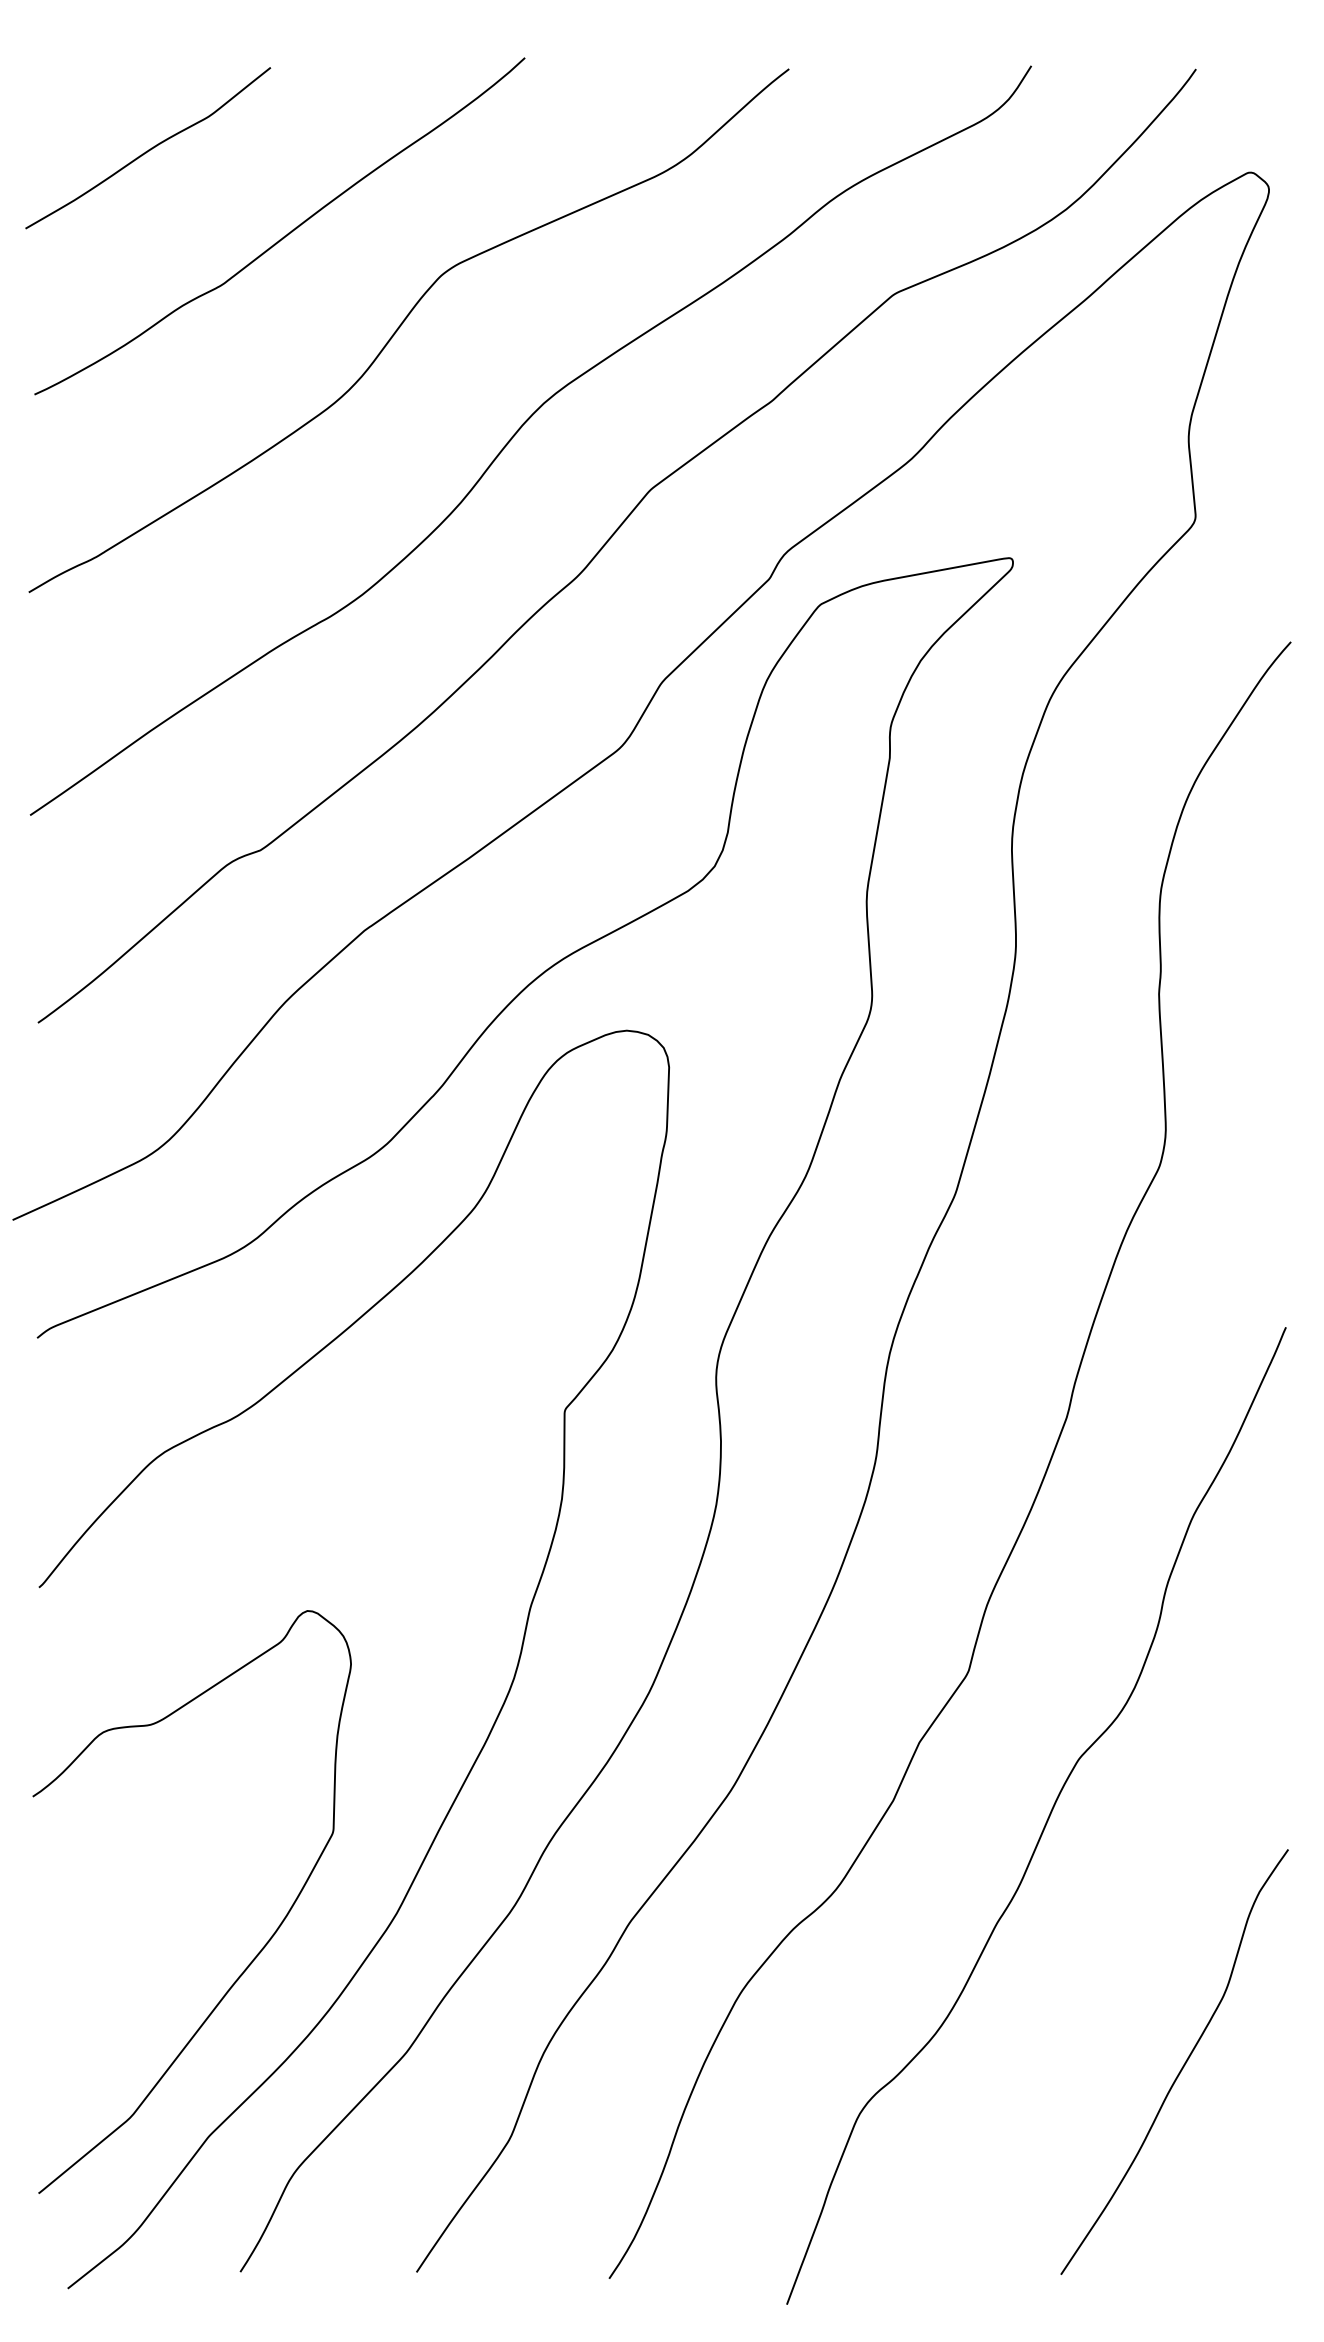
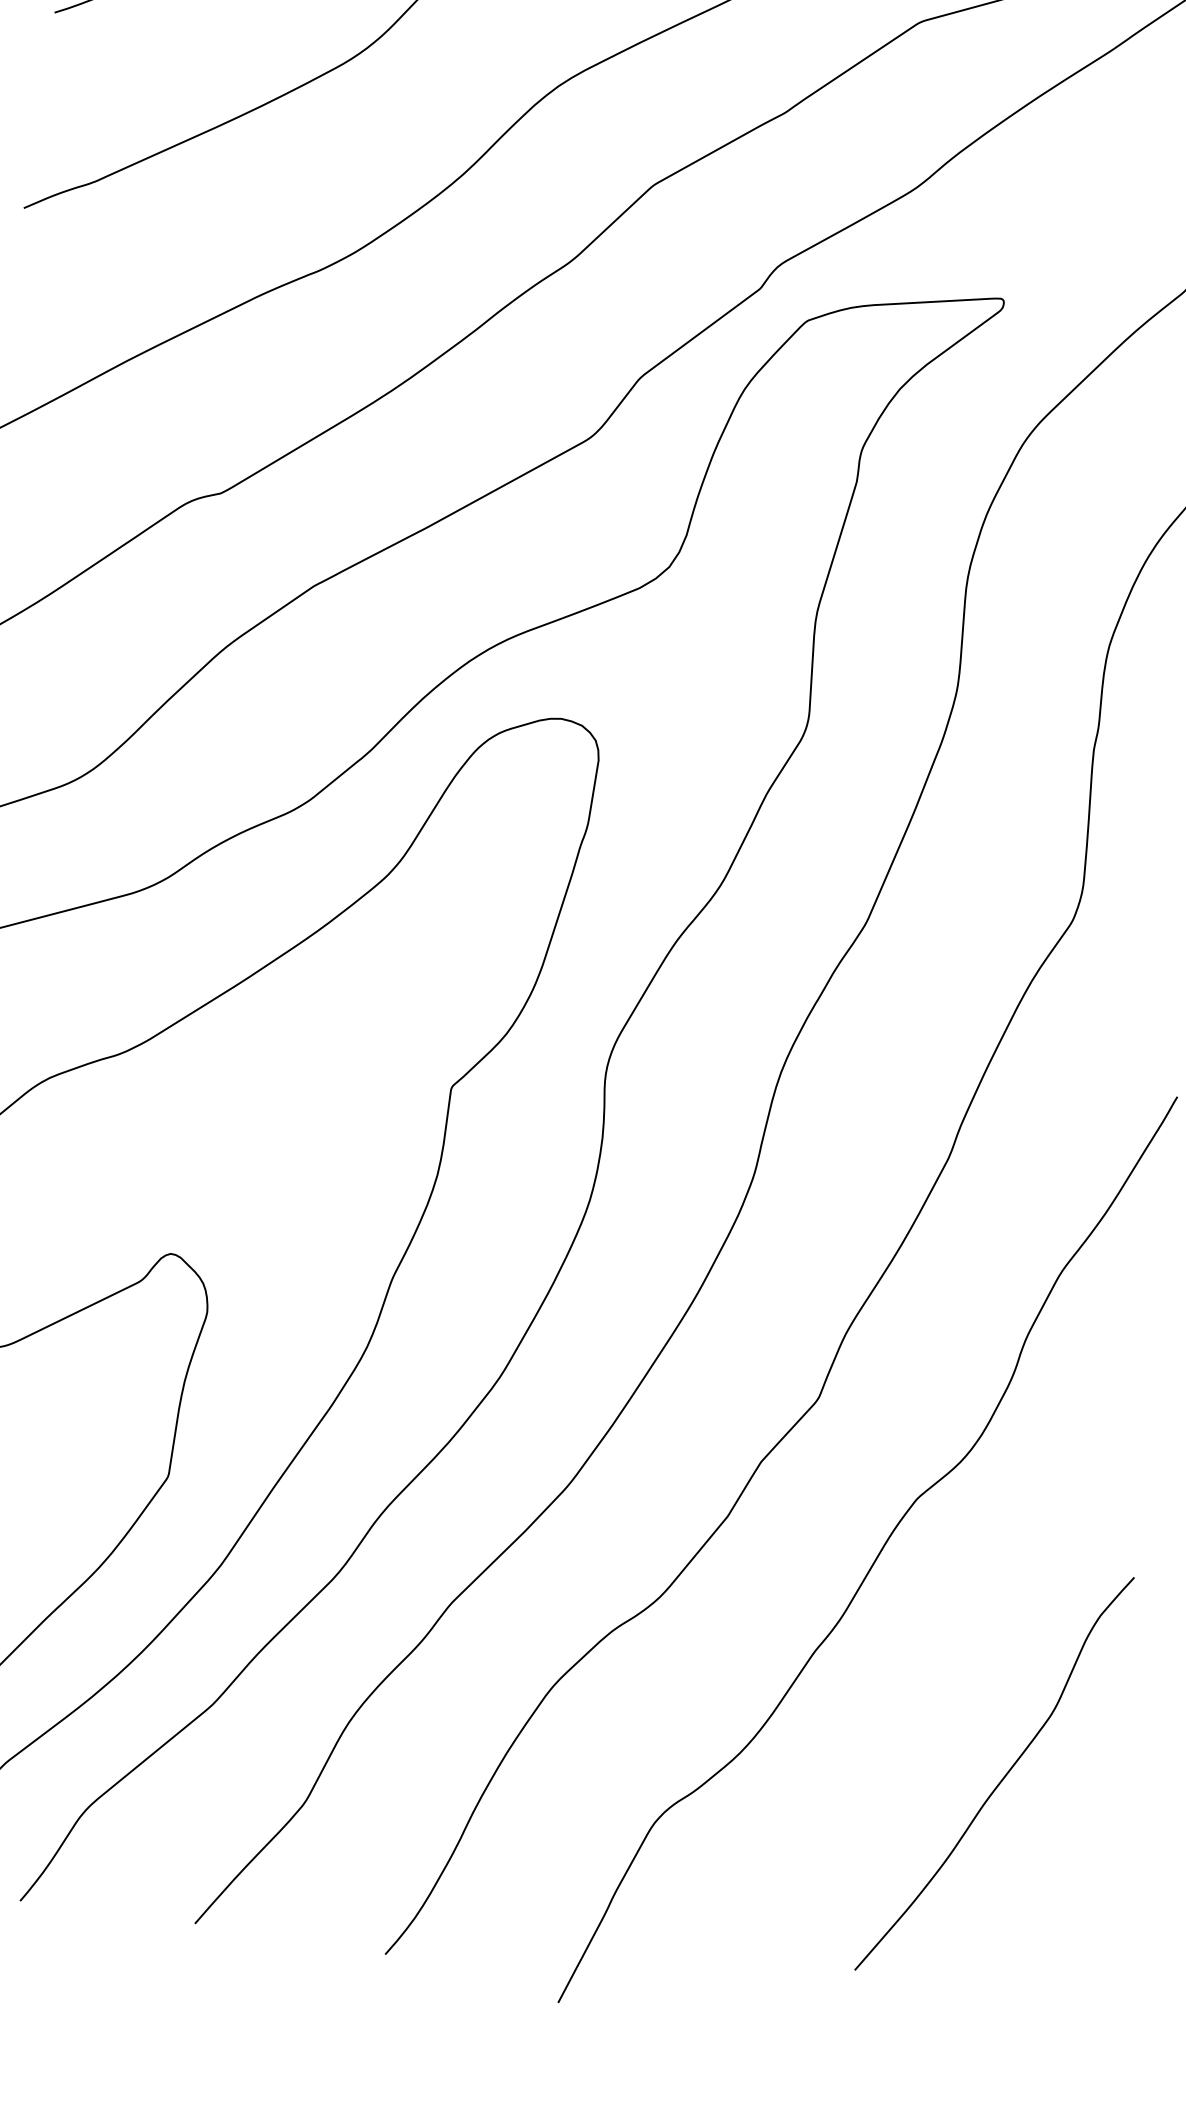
curve: (1181, 2067) -> (1000, 1780), moved

